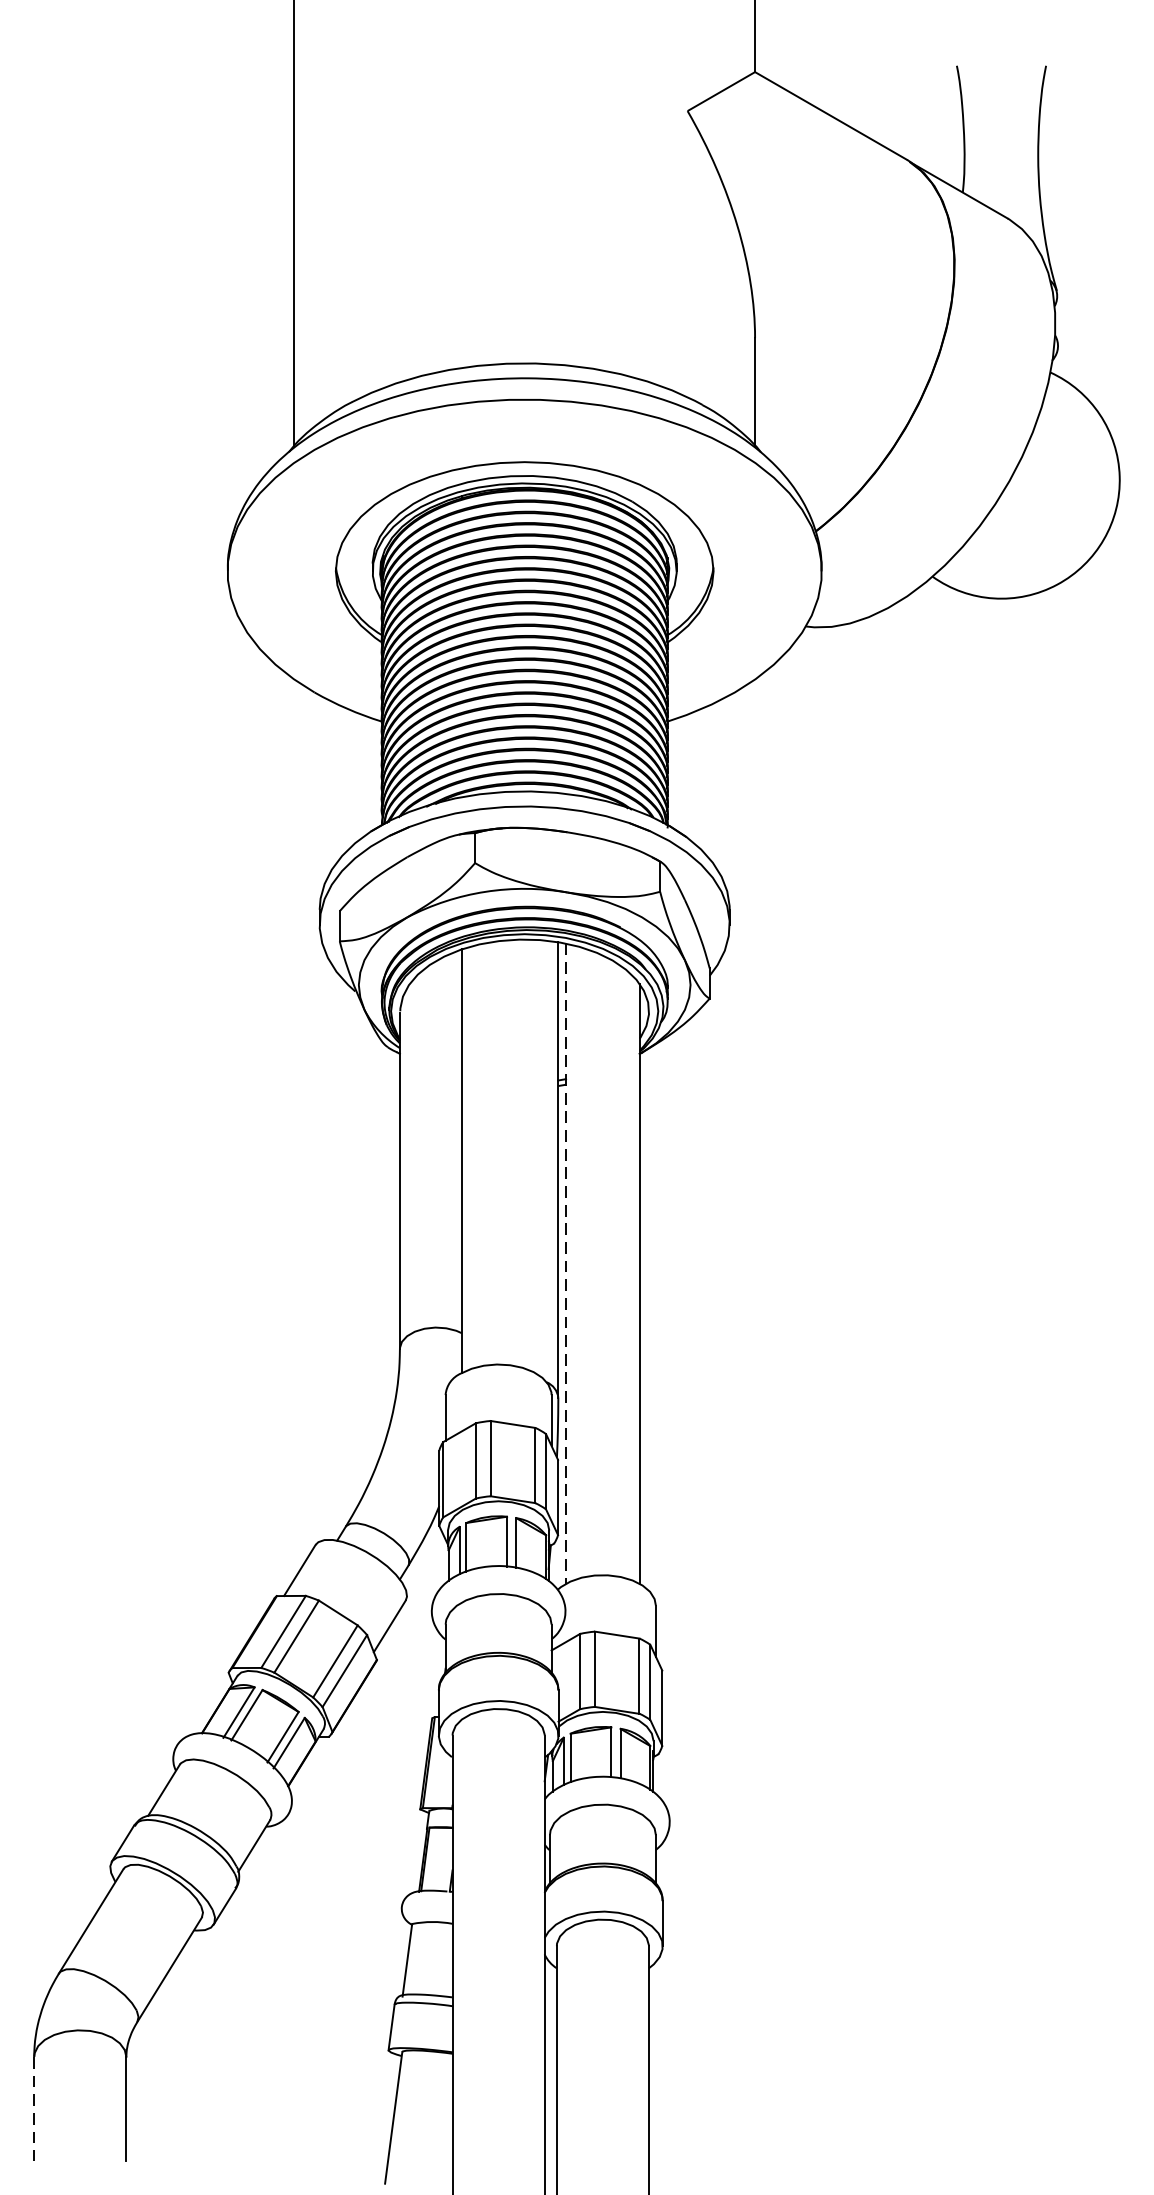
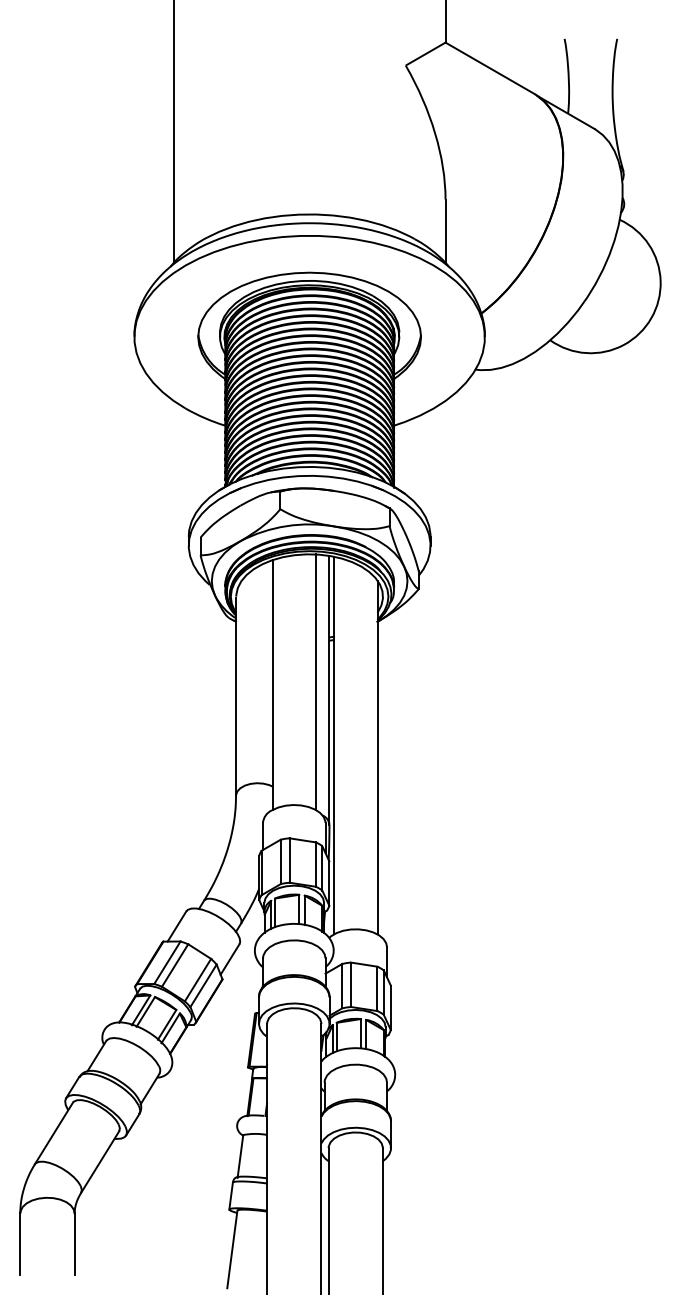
line: (536, 1156) -> (316, 682), added
line: (566, 1263) -> (334, 745), dashed -> solid
line: (34, 2109) -> (20, 1244), dashed -> solid

